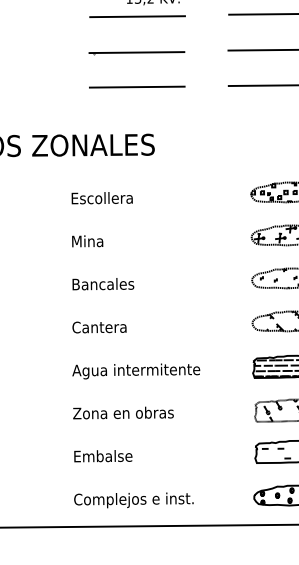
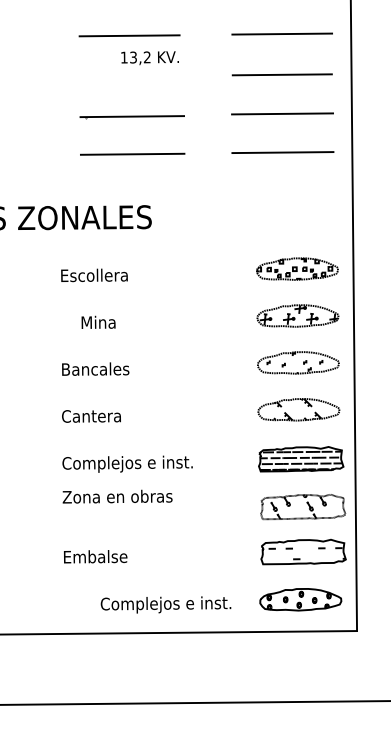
line: (137, 16) -> (132, 77), removed
text: (87, 240) -> (98, 321), moved
text: (136, 371) -> (131, 464), Agua intermitente -> Complejos e inst.
text: (123, 412) -> (117, 496), moved
text: (133, 499) -> (165, 604), moved

